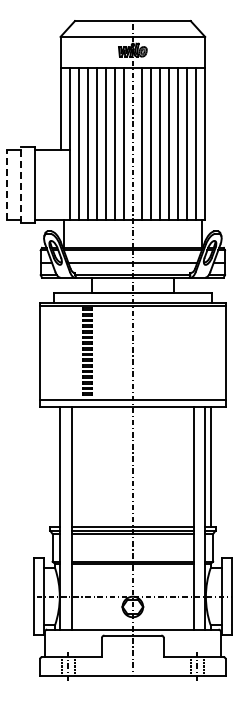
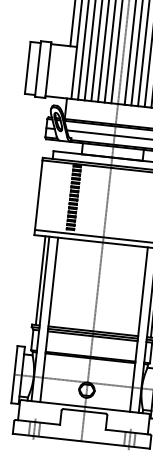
line: (7, 184) -> (28, 67), dashed -> solid
line: (20, 185) -> (37, 69), dashed -> solid
line: (55, 467) -> (40, 280), added

